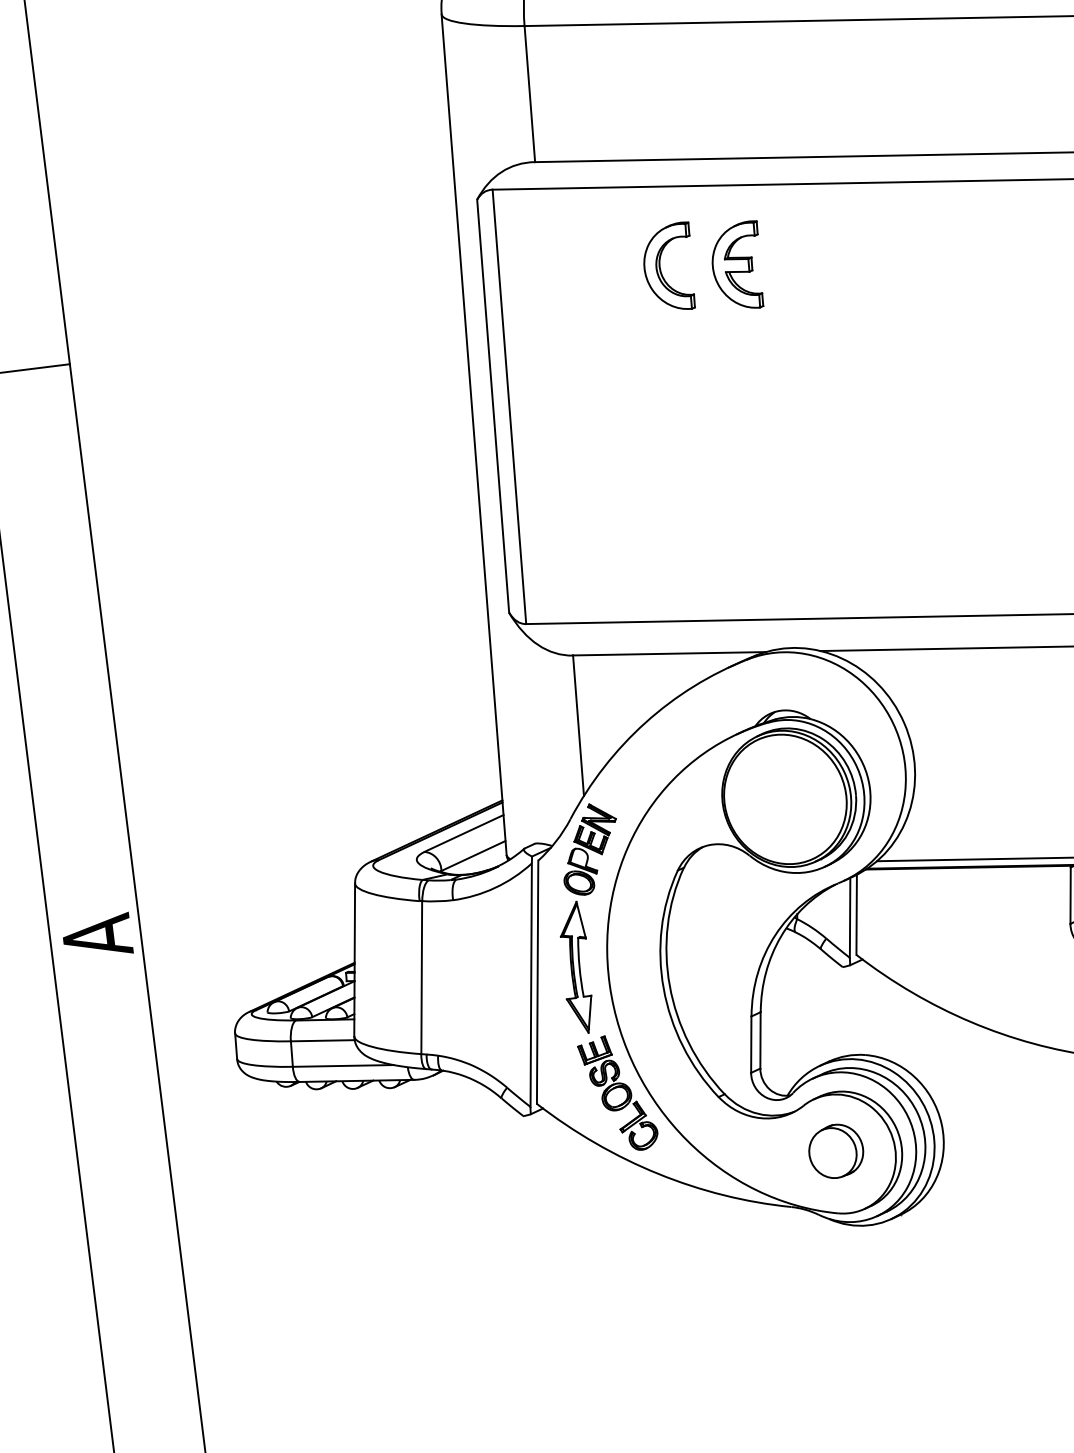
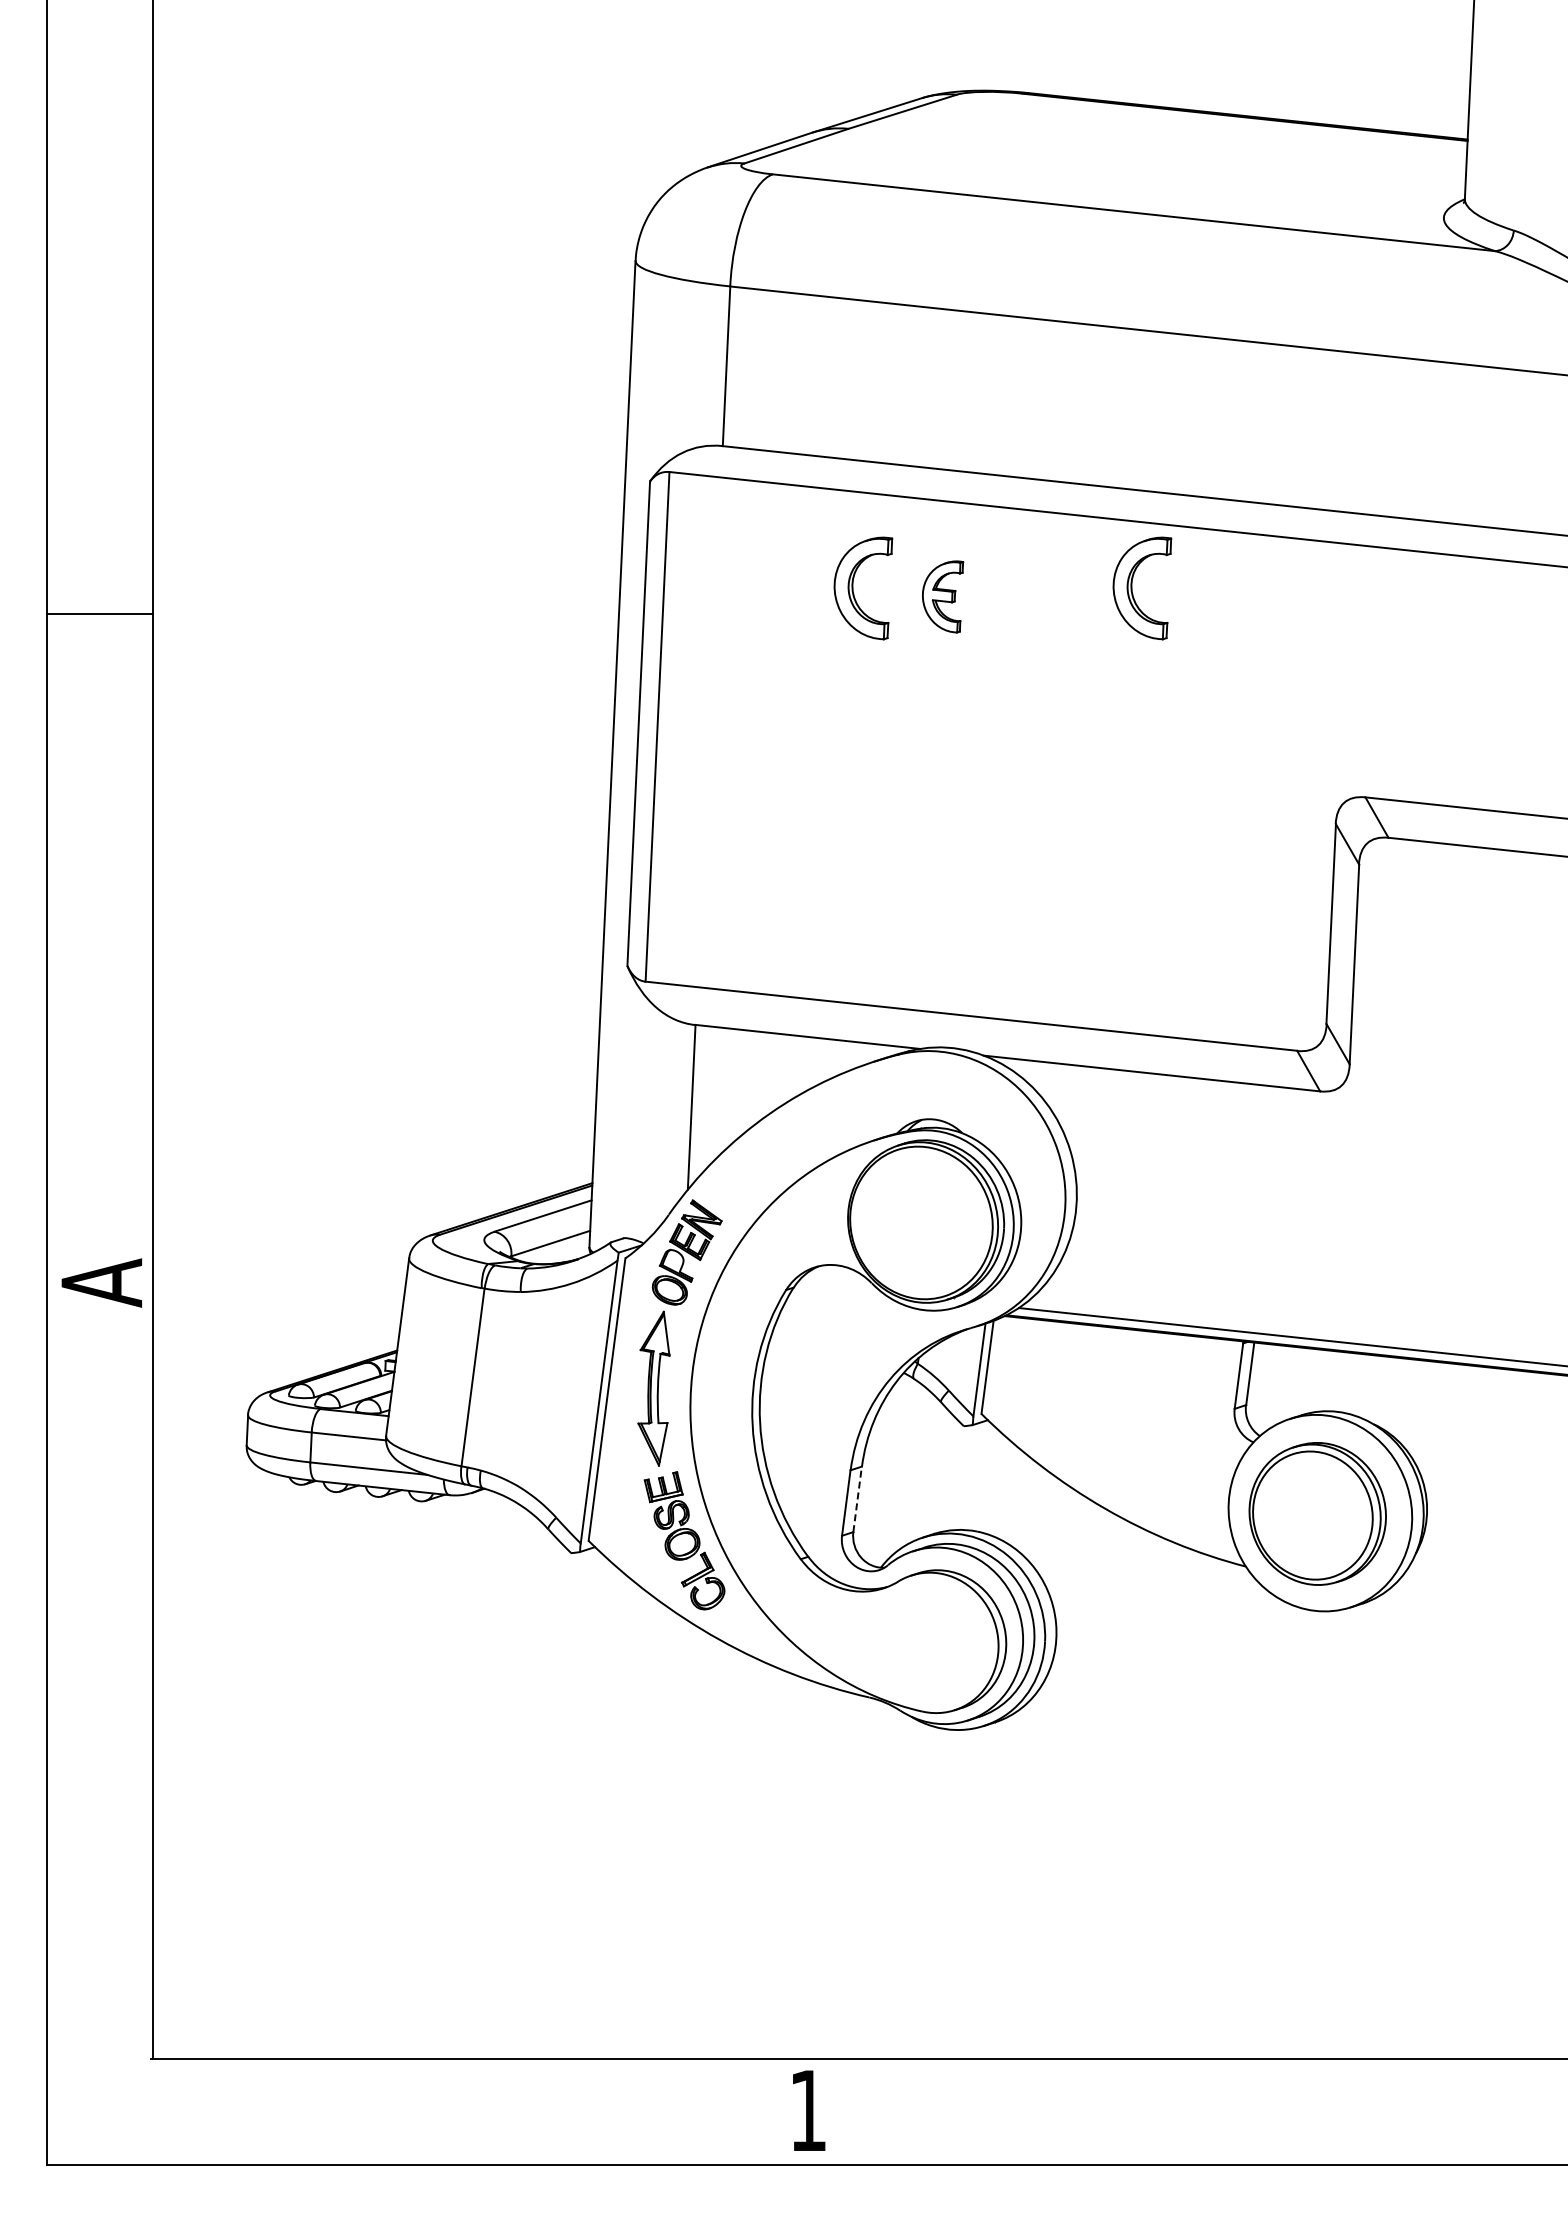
part: (897, 239) -> (1132, 588), added
part: (737, 266) -> (942, 596), size x0.7
line: (760, 1039) -> (857, 1498), solid -> dashed
part: (836, 1151) -> (929, 1639), removed

